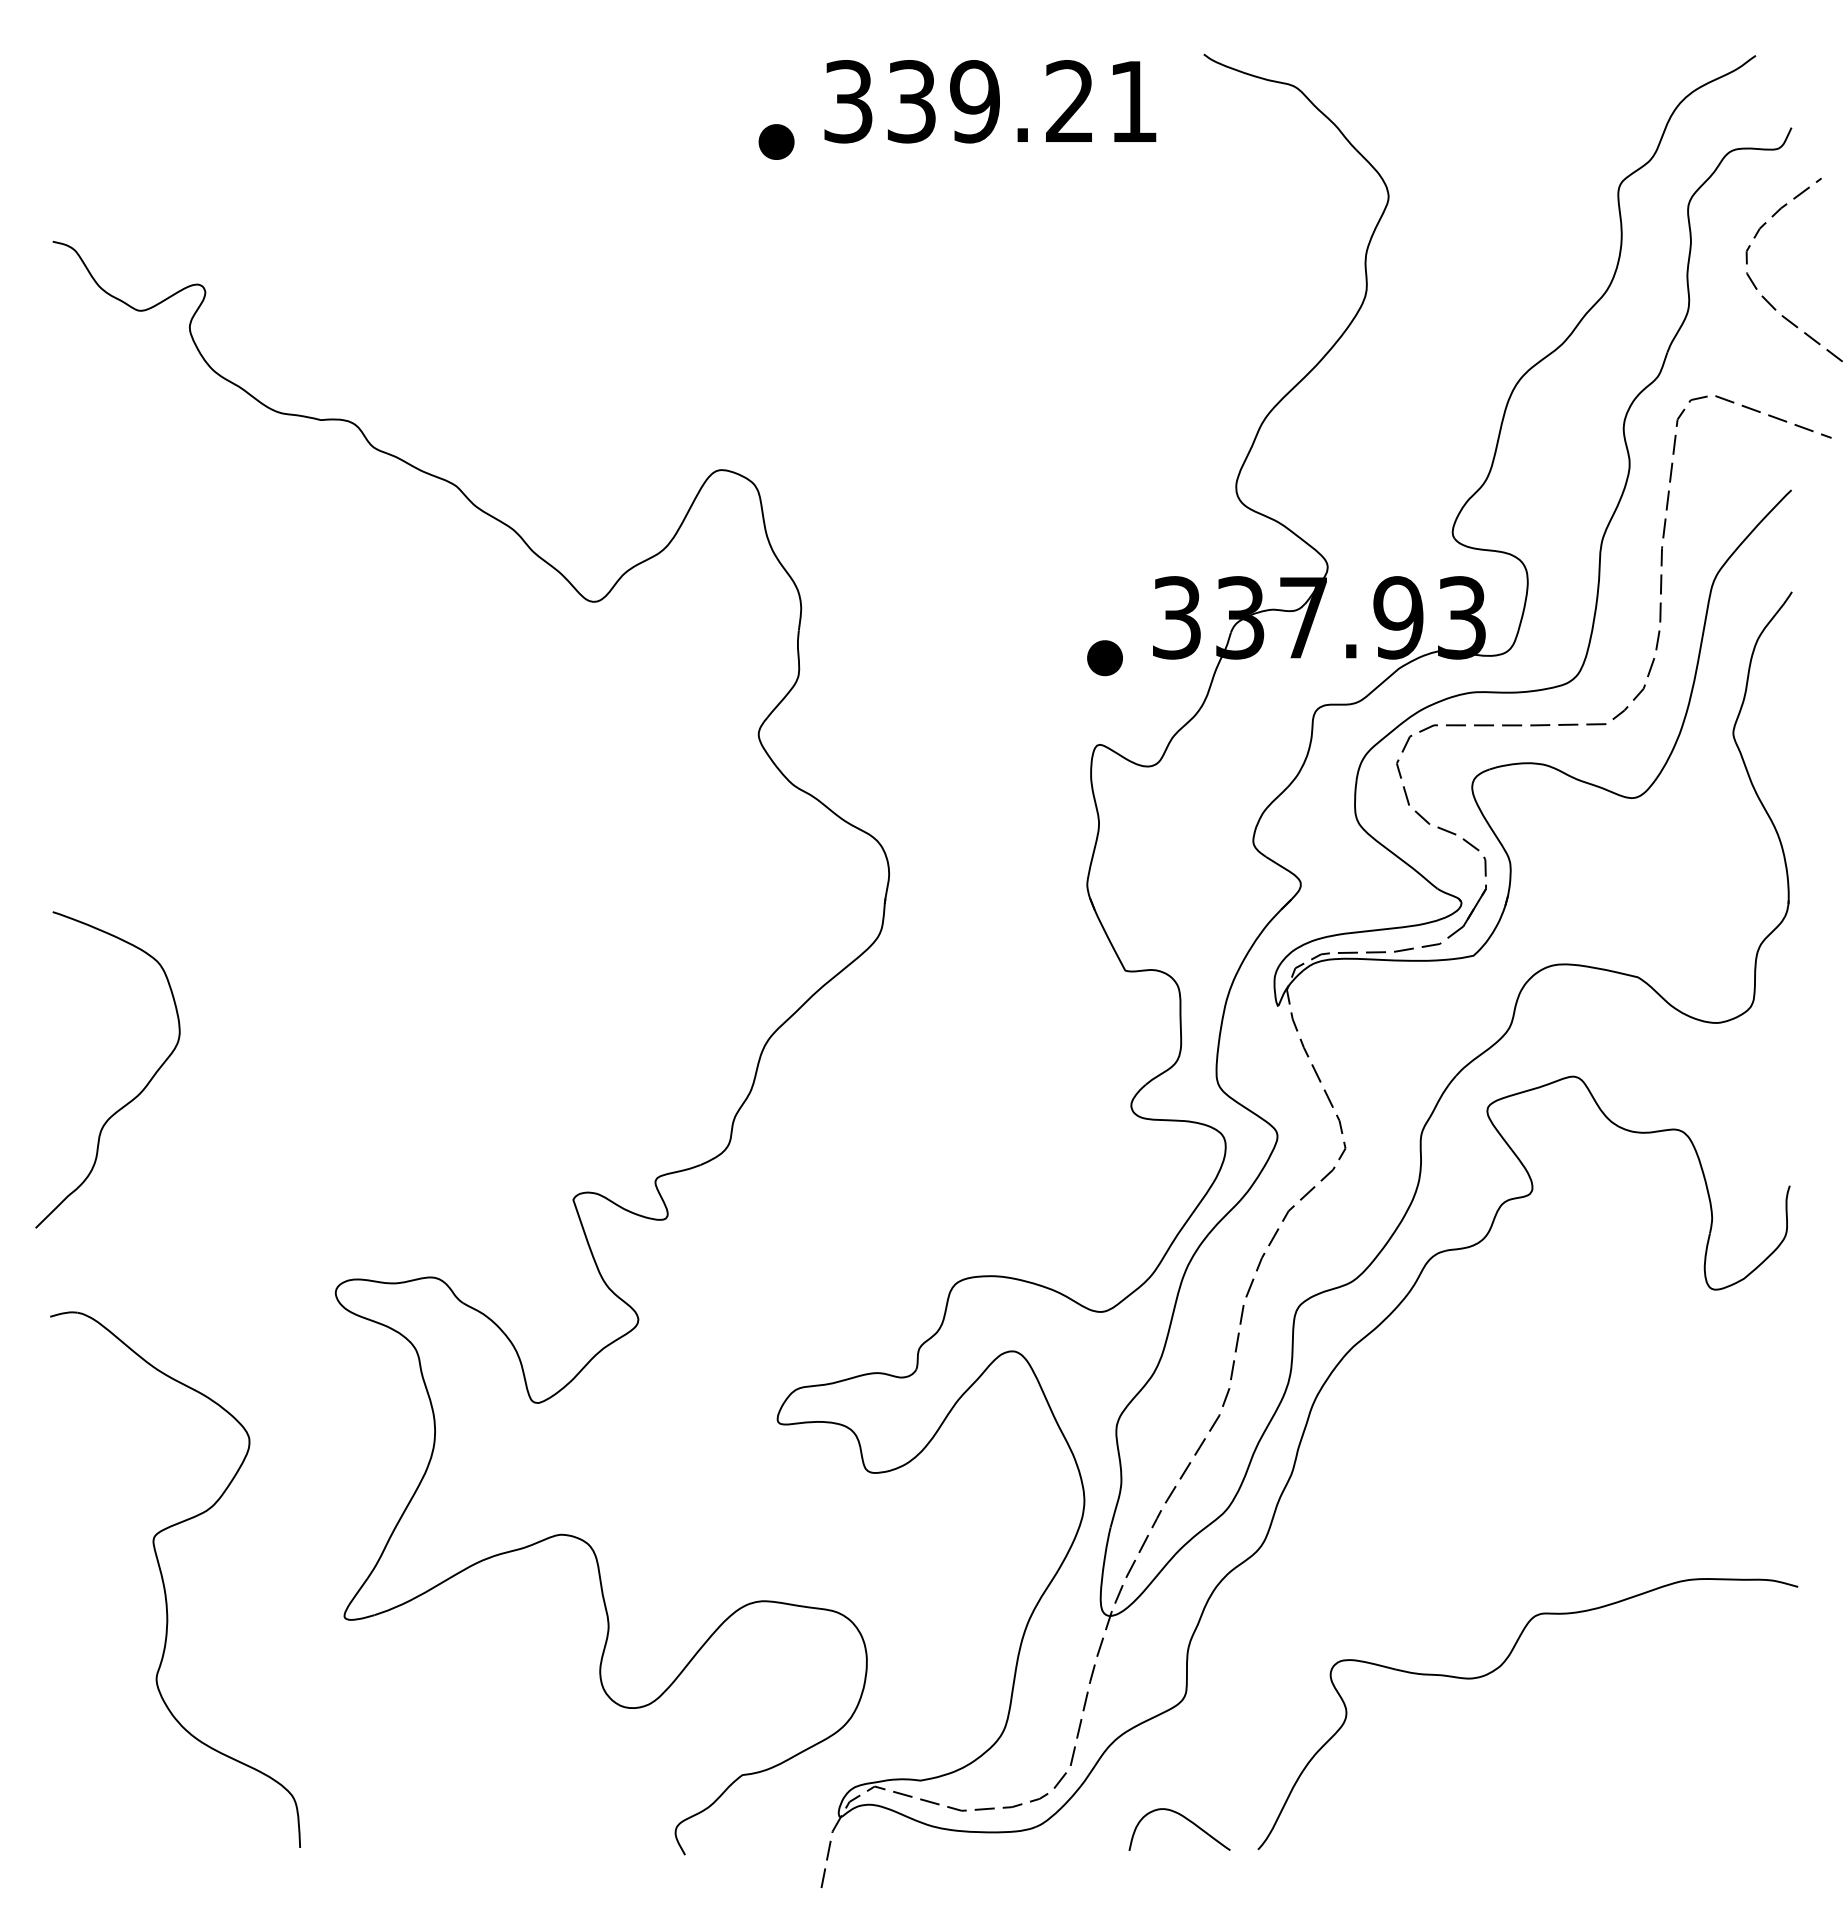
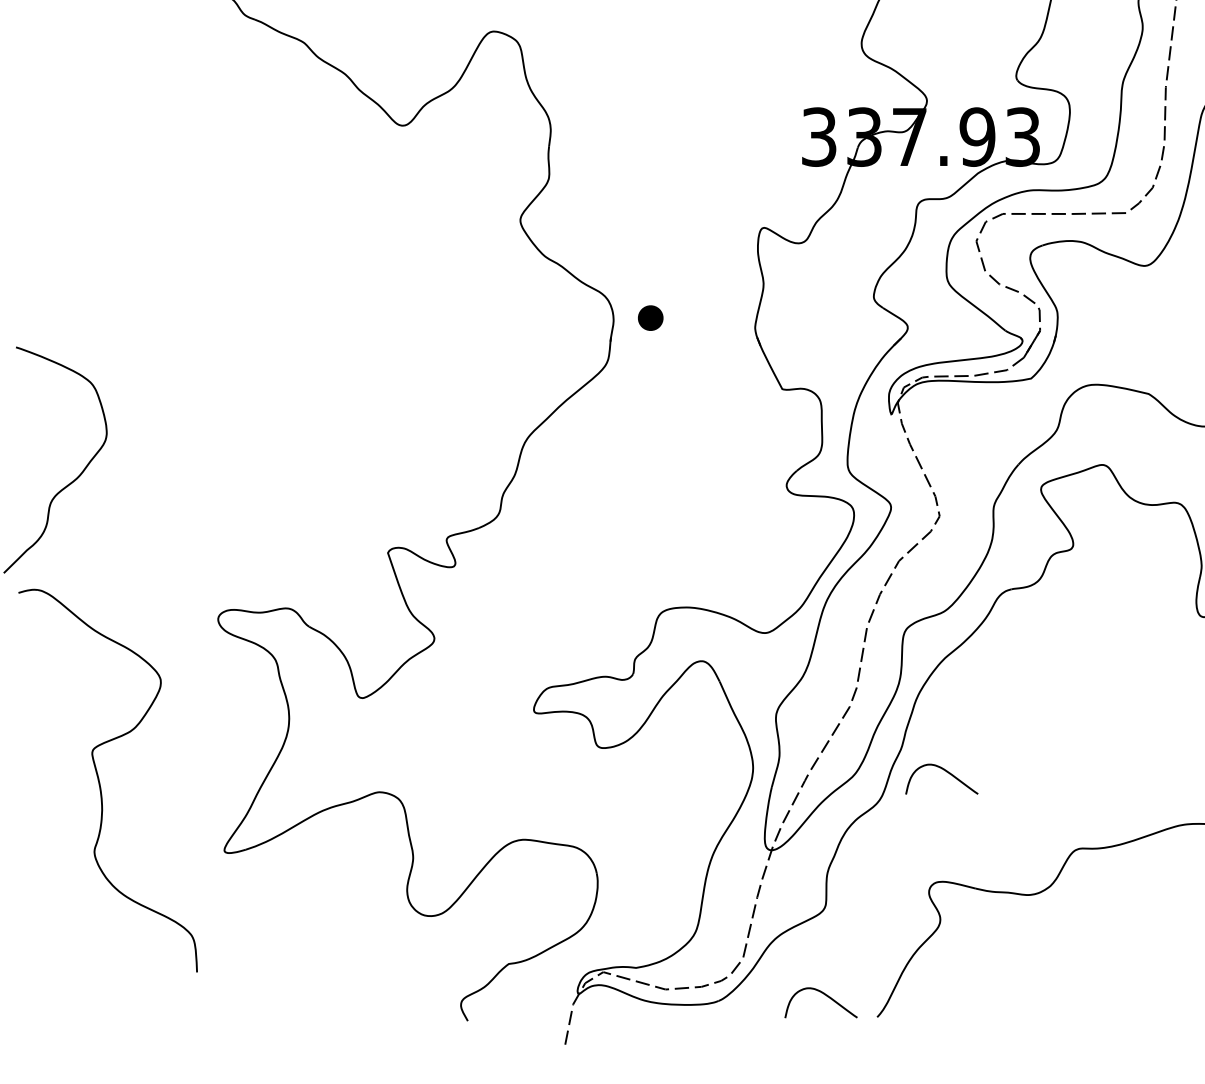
part: (1104, 658) -> (650, 318), moved
curve: (1356, 1507) -> (947, 772), added
part: (164, 1582) -> (100, 782), moved

